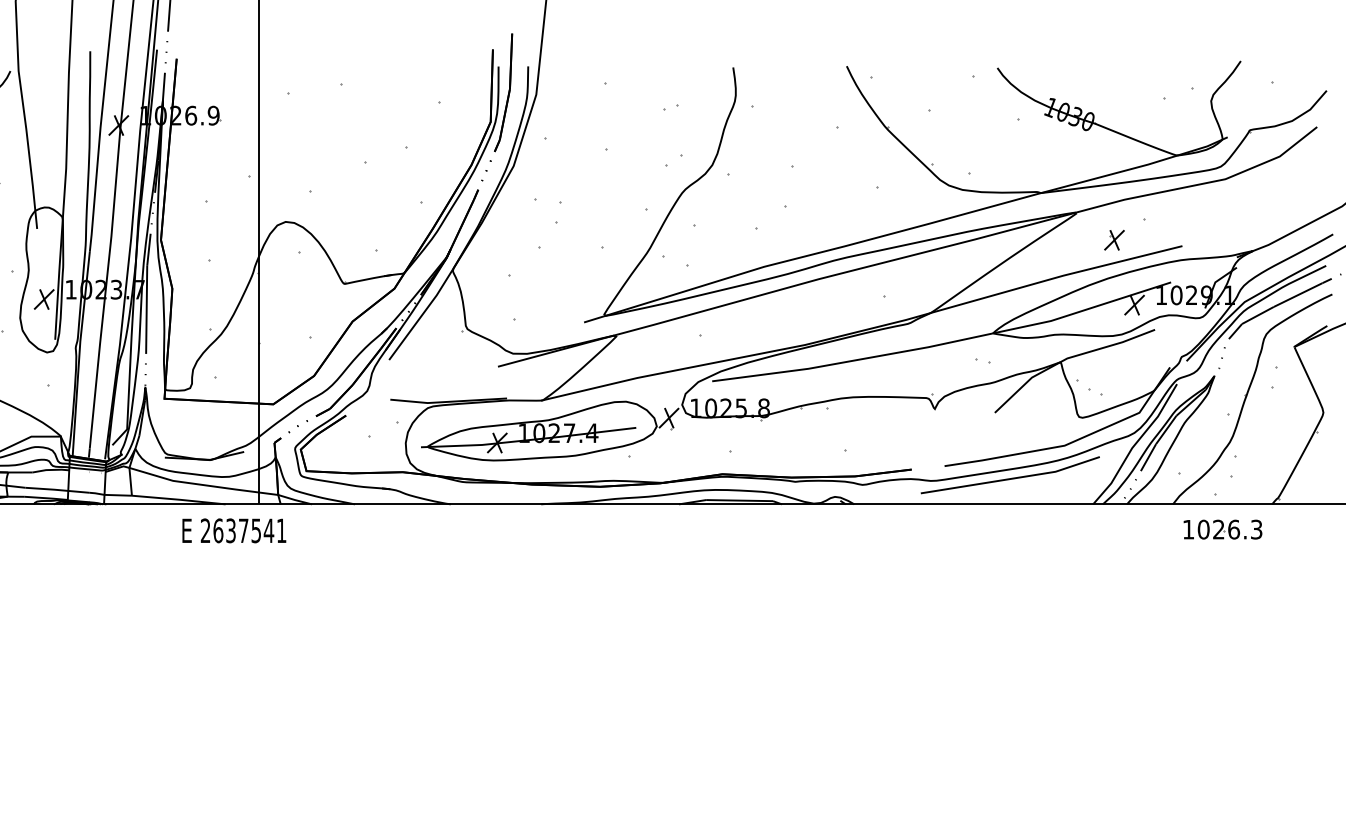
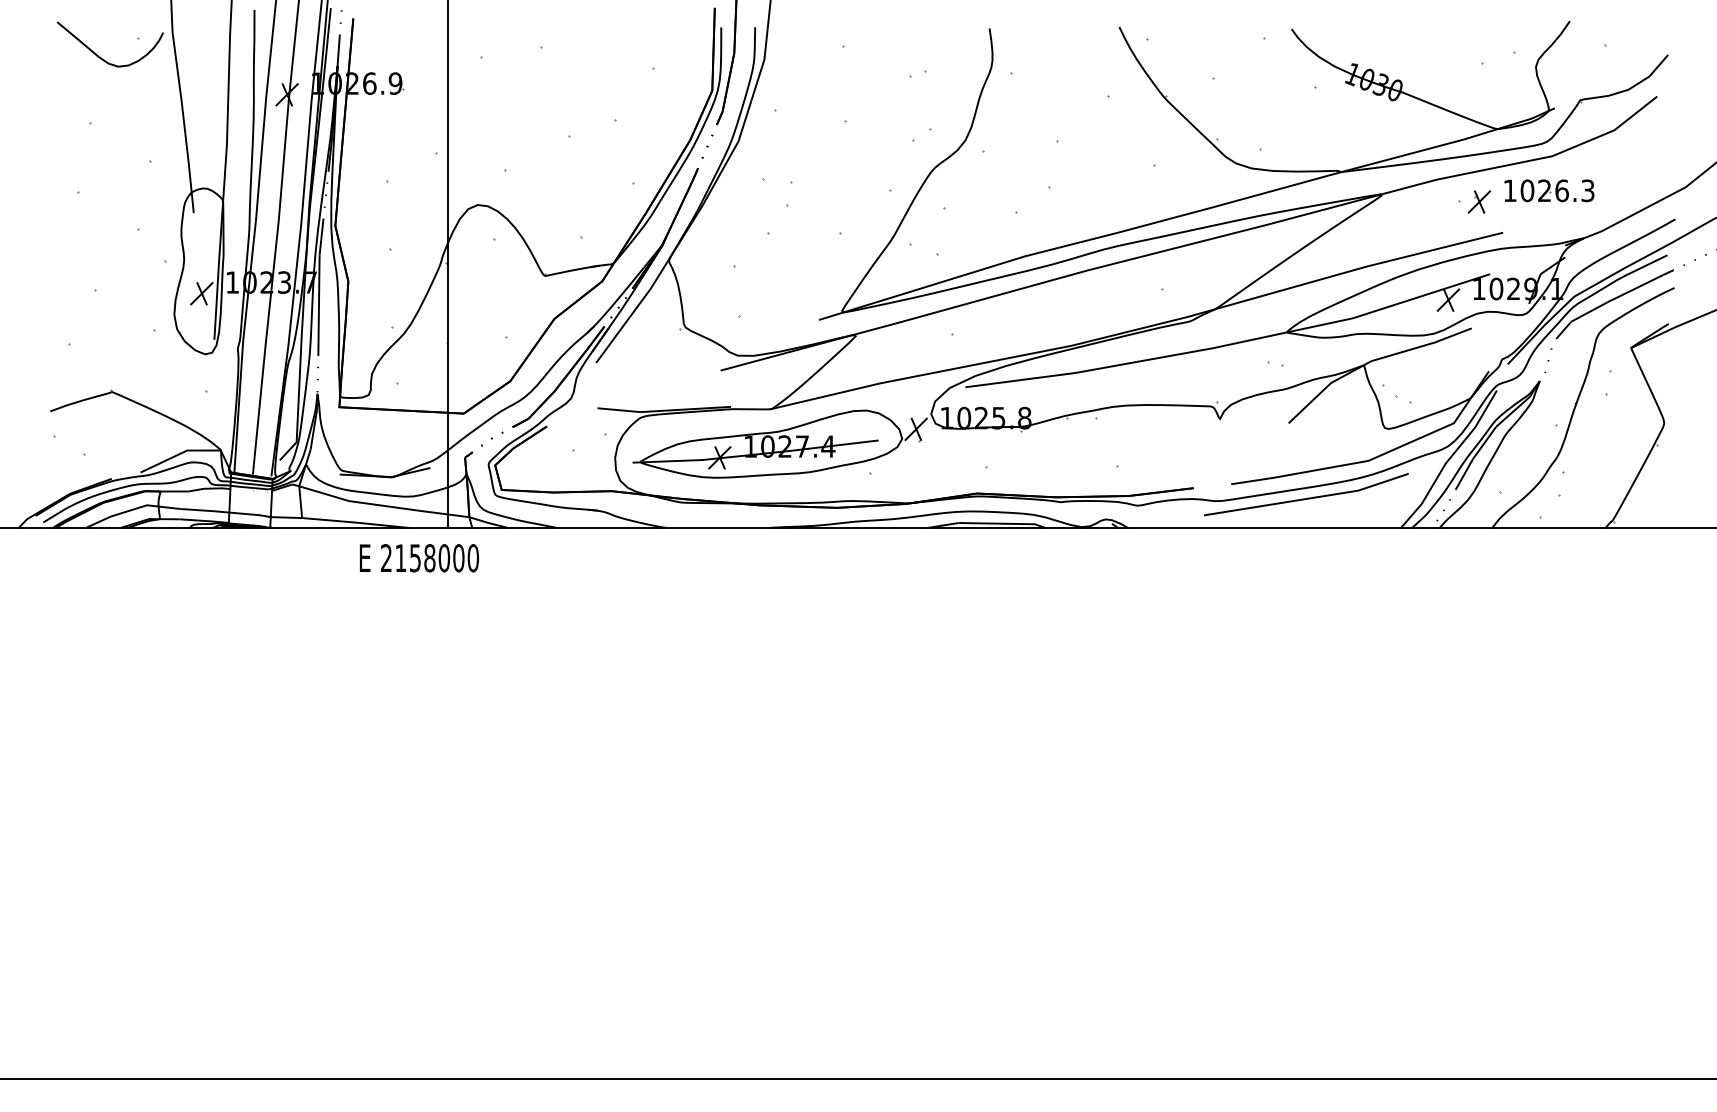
part: (1114, 239) -> (1479, 201), moved
part: (1223, 529) -> (1549, 190), moved
text: (250, 531) -> (437, 558), 2637541 -> 2158000

